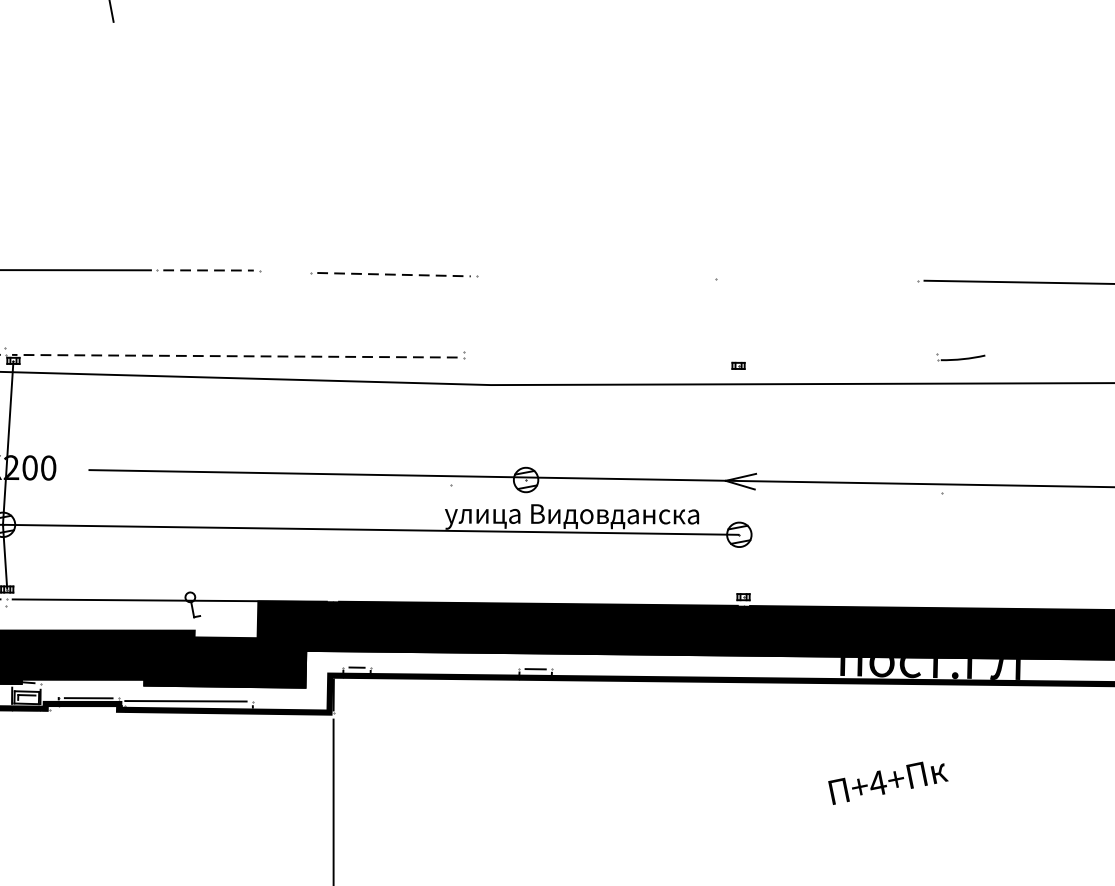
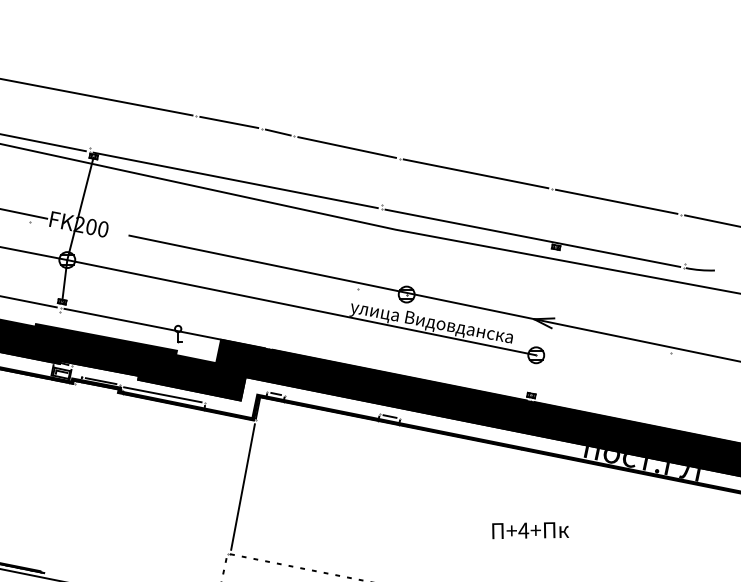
line: (208, 270) -> (229, 122), dashed -> solid
line: (284, 271) -> (277, 132), added
line: (394, 274) -> (347, 147), dashed -> solid
line: (595, 277) -> (475, 173), added
line: (816, 279) -> (616, 201), added
line: (234, 356) -> (235, 180), dashed -> solid
line: (700, 357) -> (532, 237), added
text: (888, 781) -> (530, 530), moved

